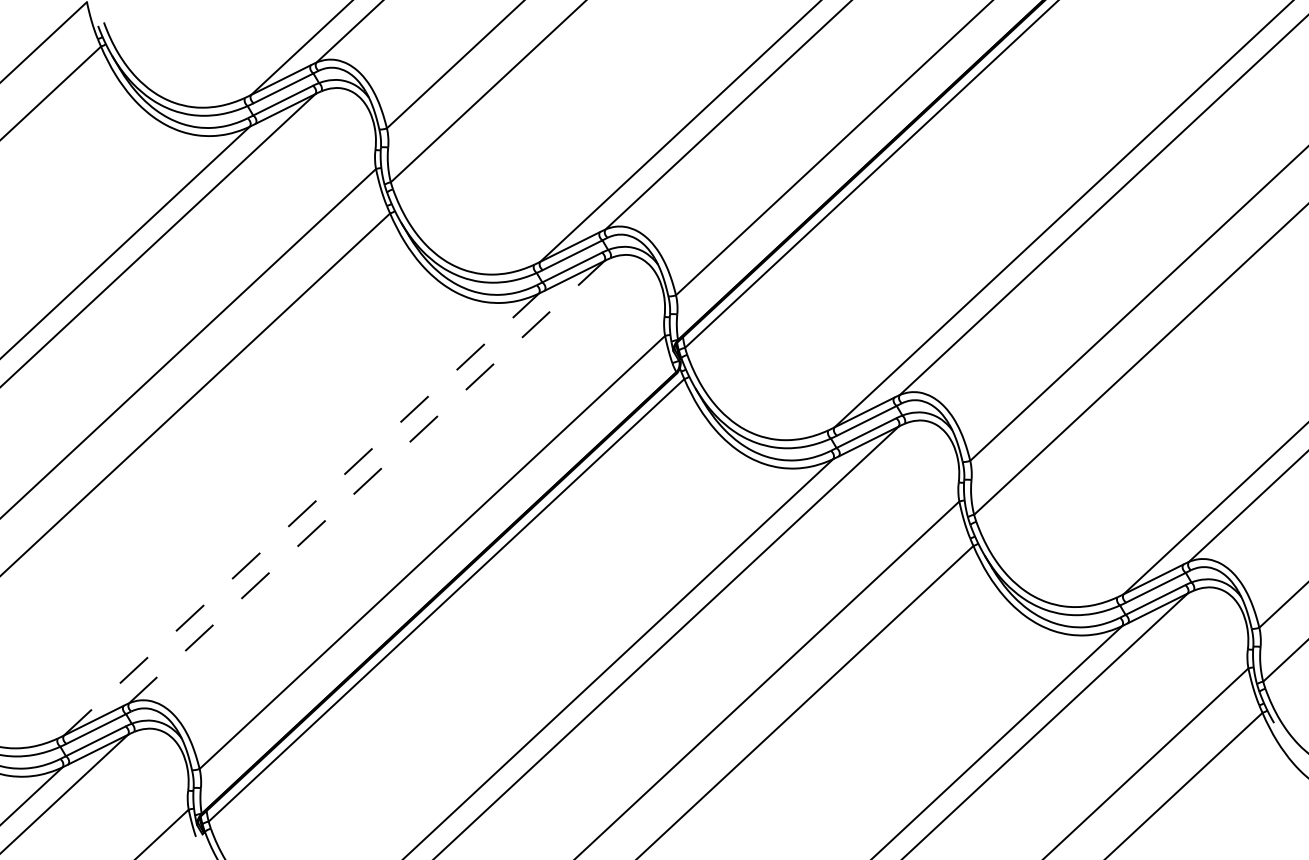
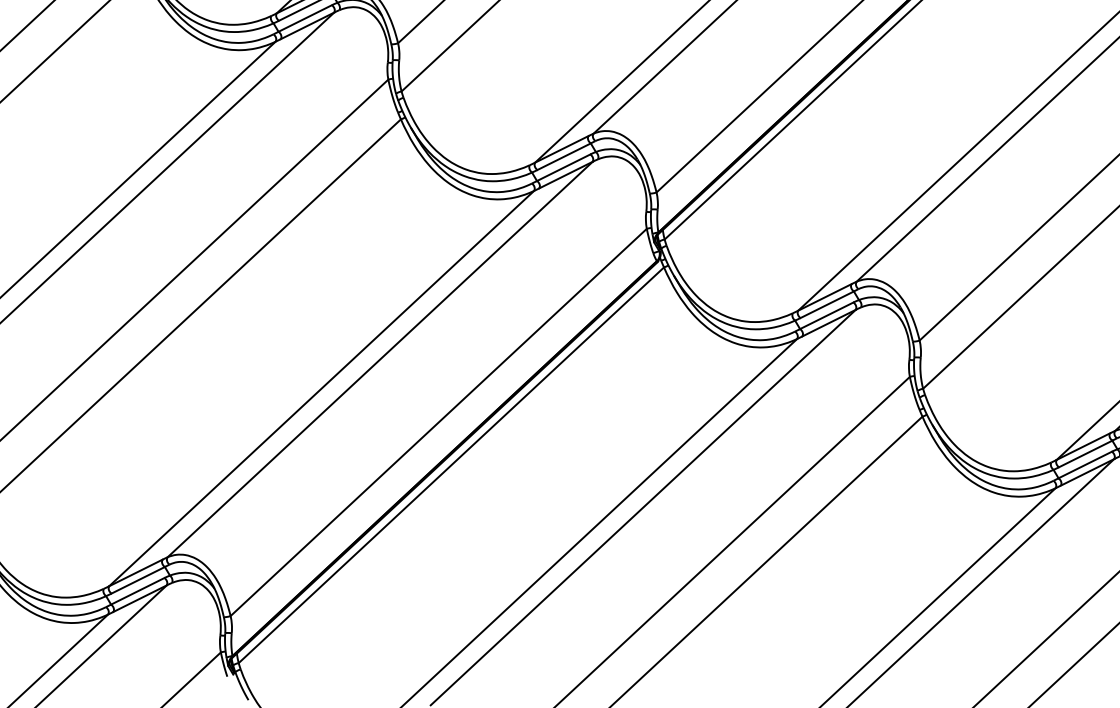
line: (366, 482) -> (379, 359), dashed -> solid
line: (301, 514) -> (321, 388), dashed -> solid

